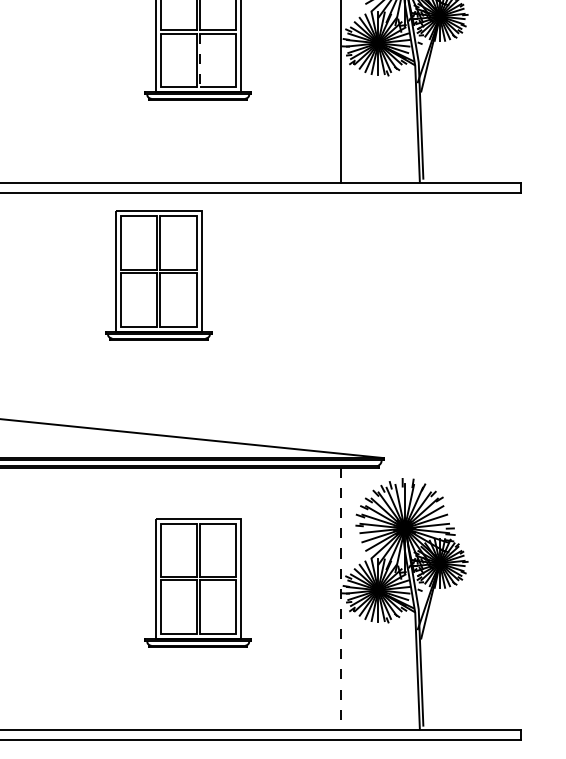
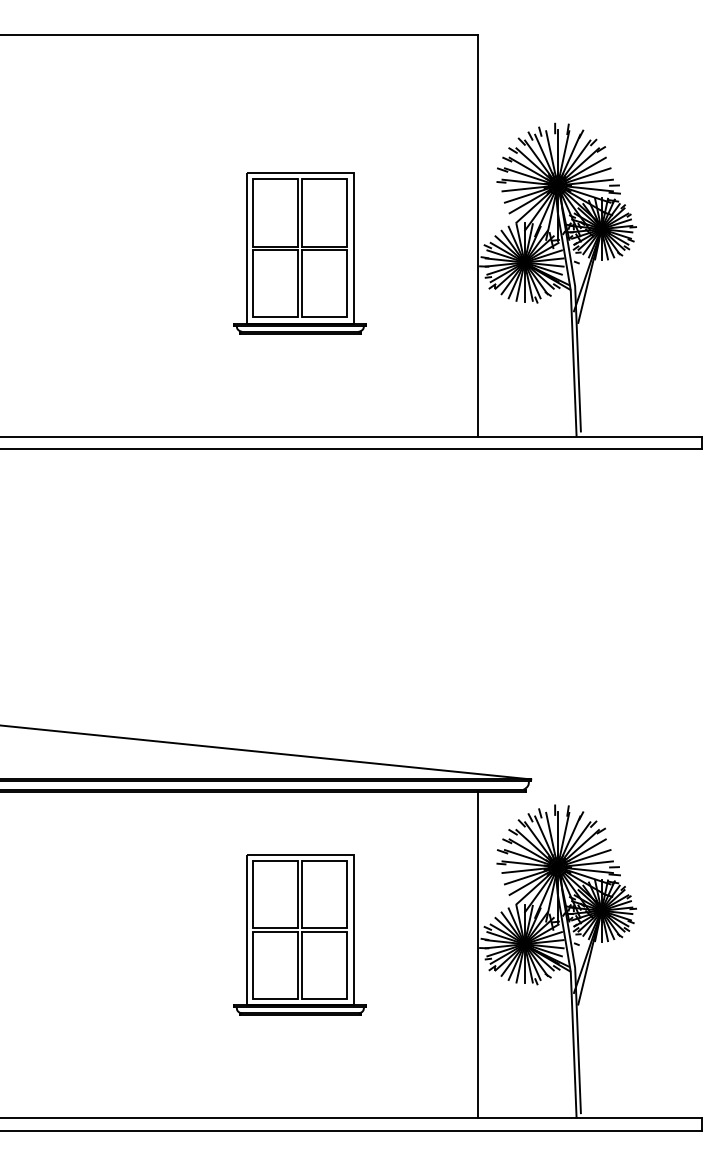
line: (199, 60) -> (302, 283), dashed -> solid
part: (158, 275) -> (250, 551), removed
line: (340, 599) -> (477, 955), dashed -> solid

